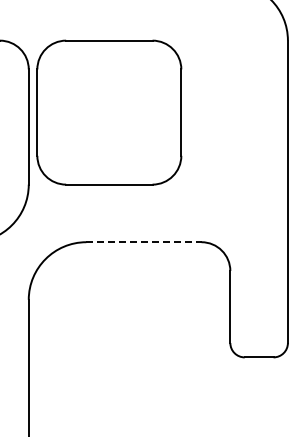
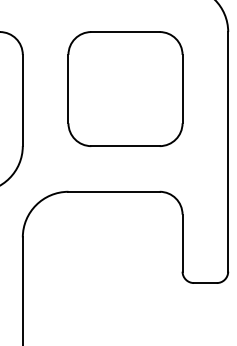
part: (109, 112) -> (125, 88), moved
line: (143, 242) -> (113, 192), dashed -> solid

